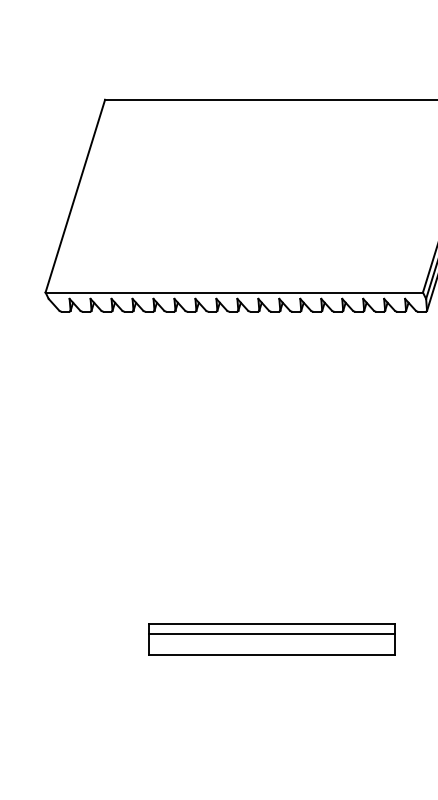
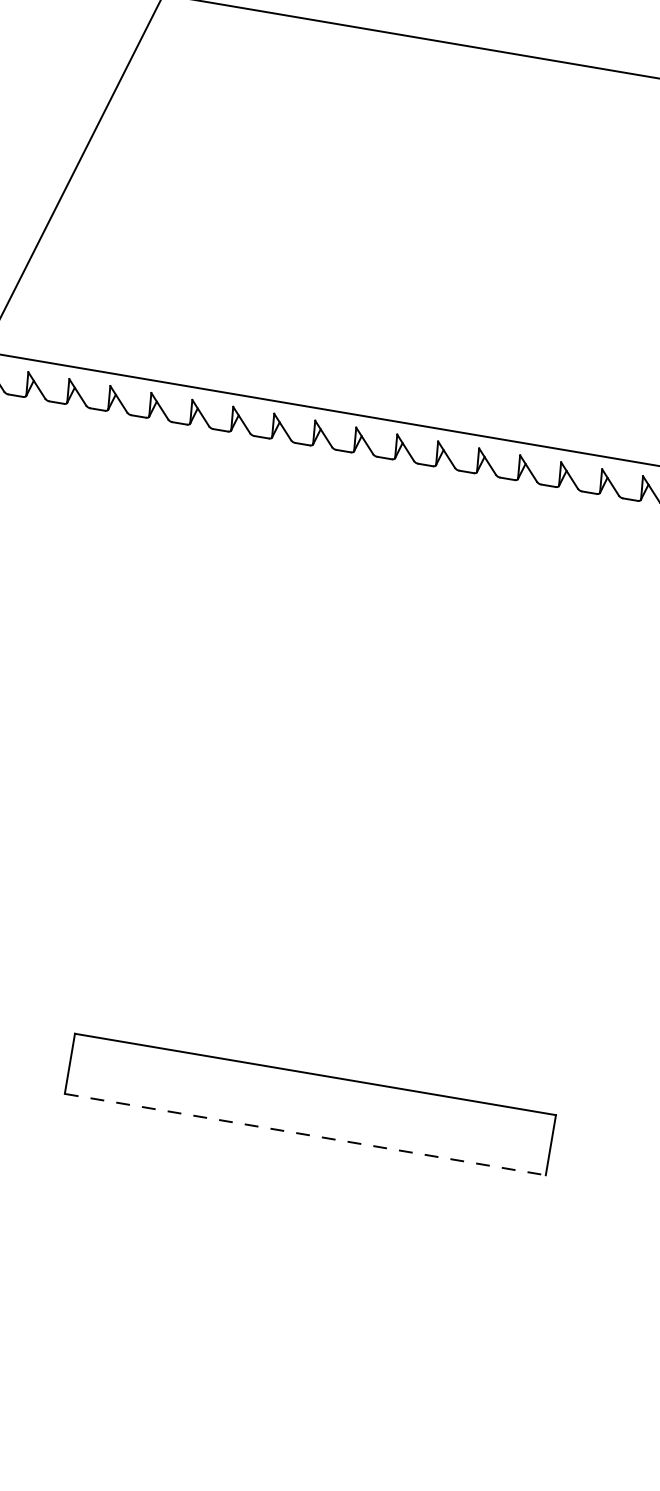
line: (271, 634) -> (311, 1094), removed
line: (272, 654) -> (307, 1134), solid -> dashed

